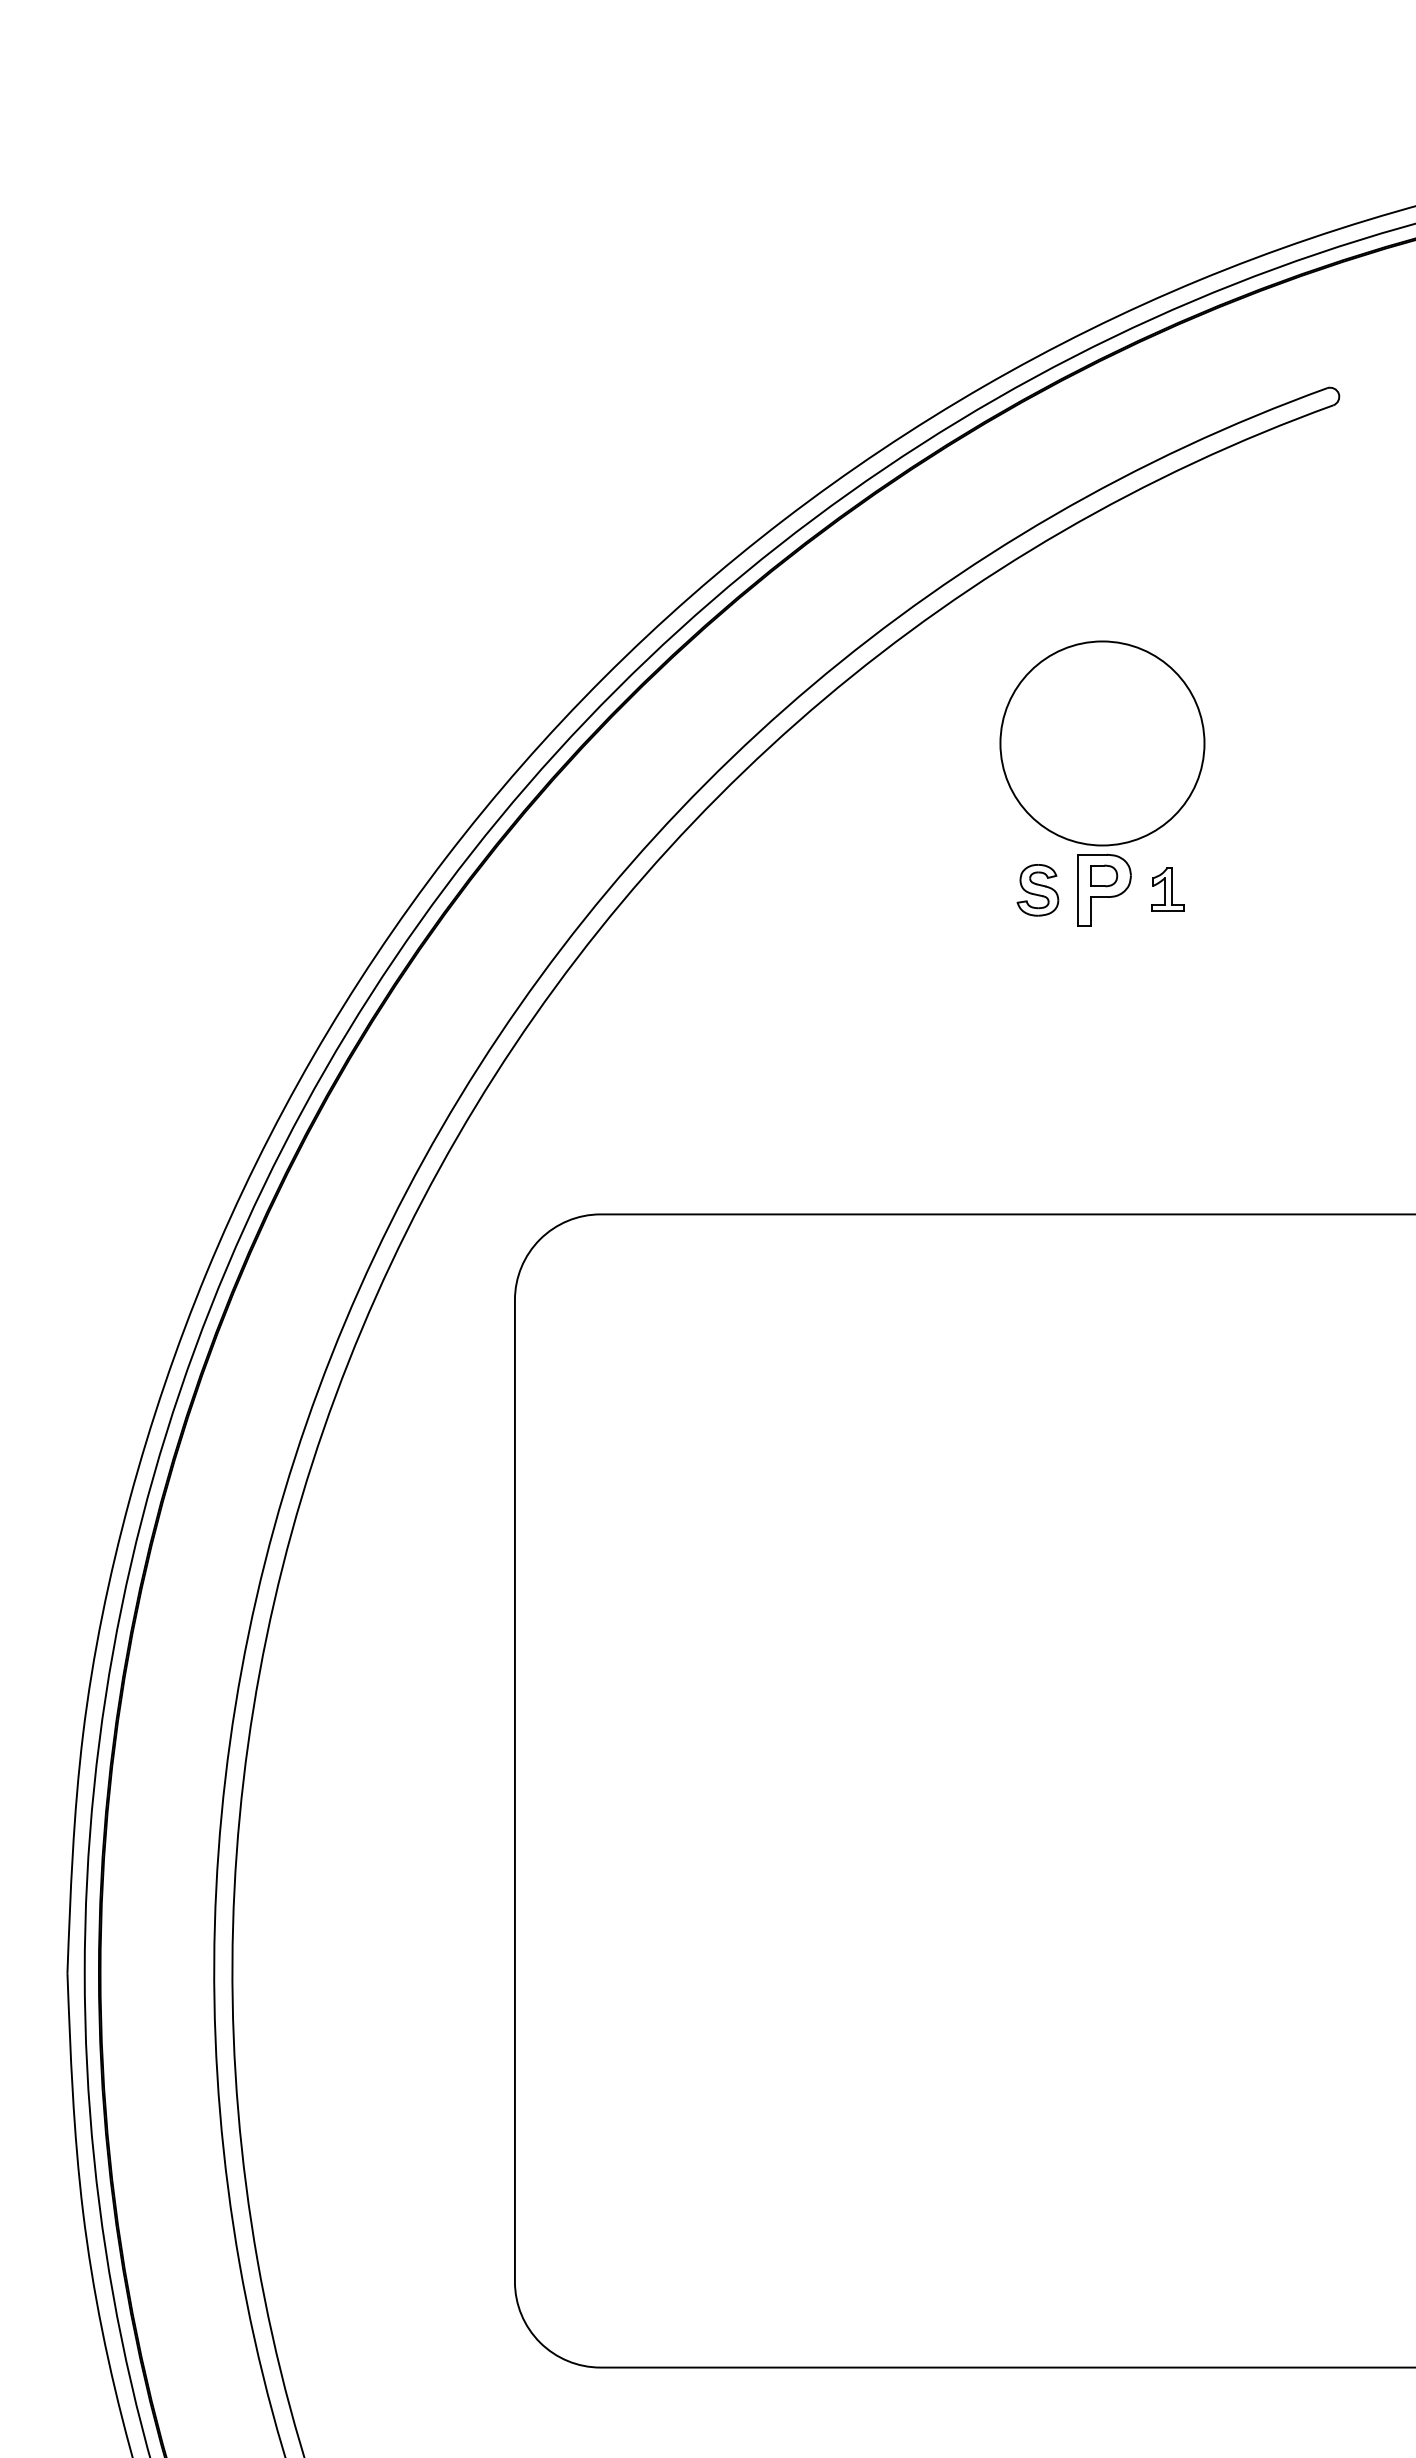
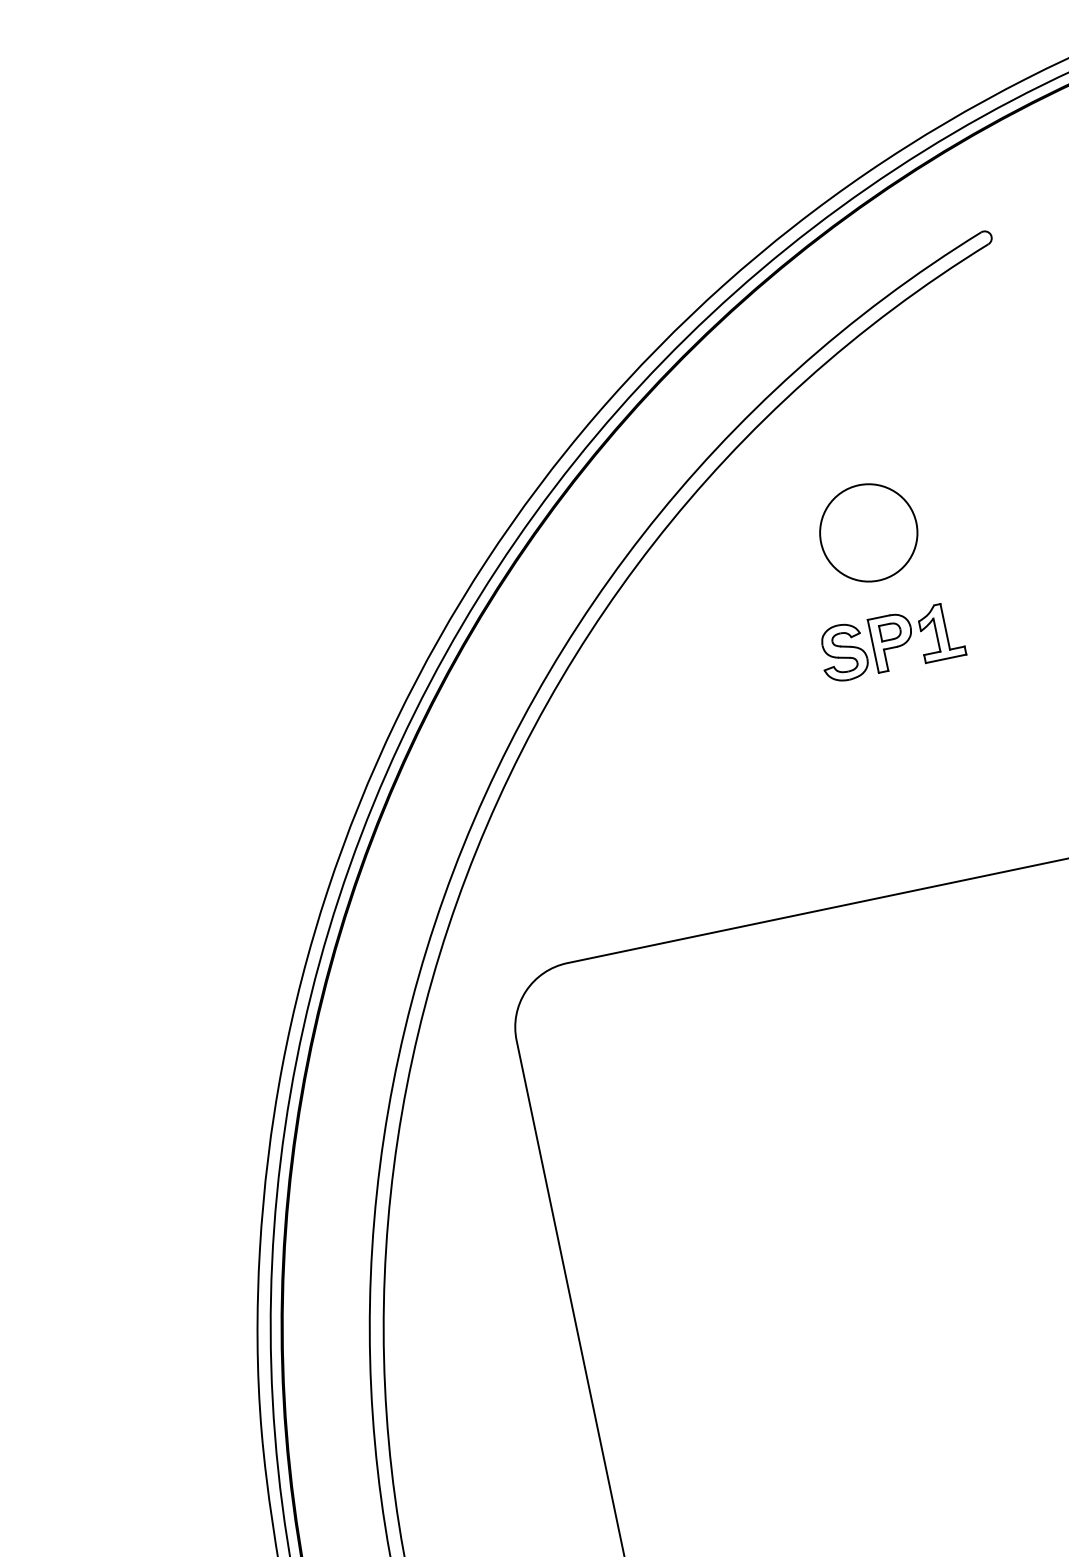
circle: (1102, 743) -> (868, 532), size x0.62
part: (1167, 889) -> (940, 631), size x1.67
part: (1037, 890) -> (843, 652), size x1.43

